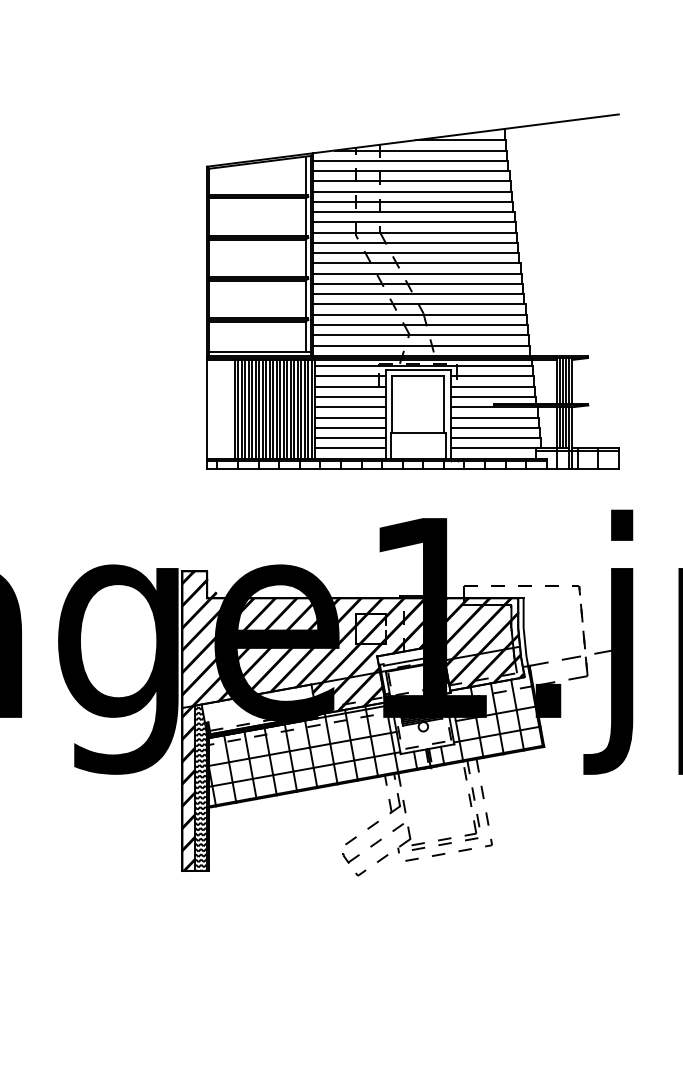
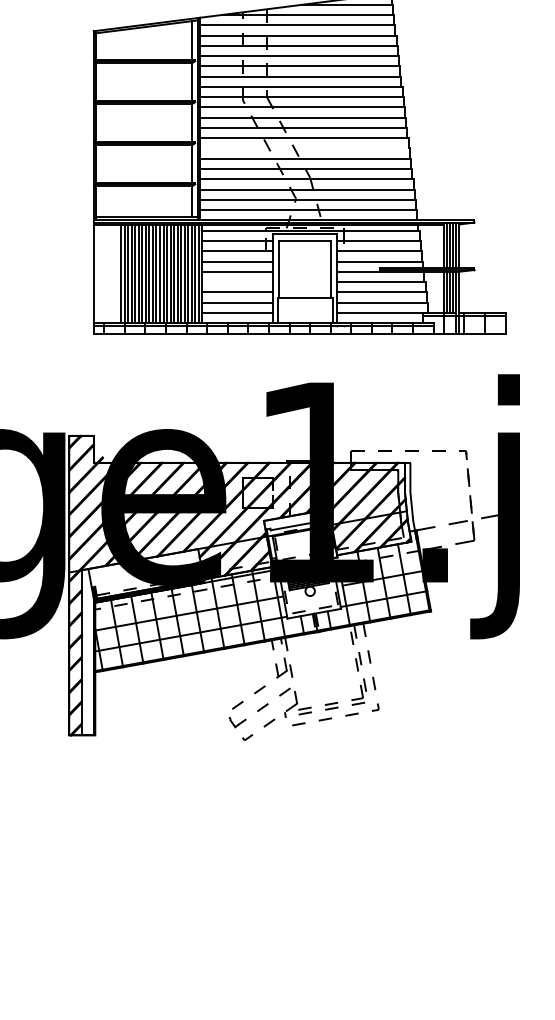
line: (417, 283) -> (304, 148), removed
line: (349, 417) -> (236, 282), removed
hatch: (200, 788) -> (87, 653), removed

